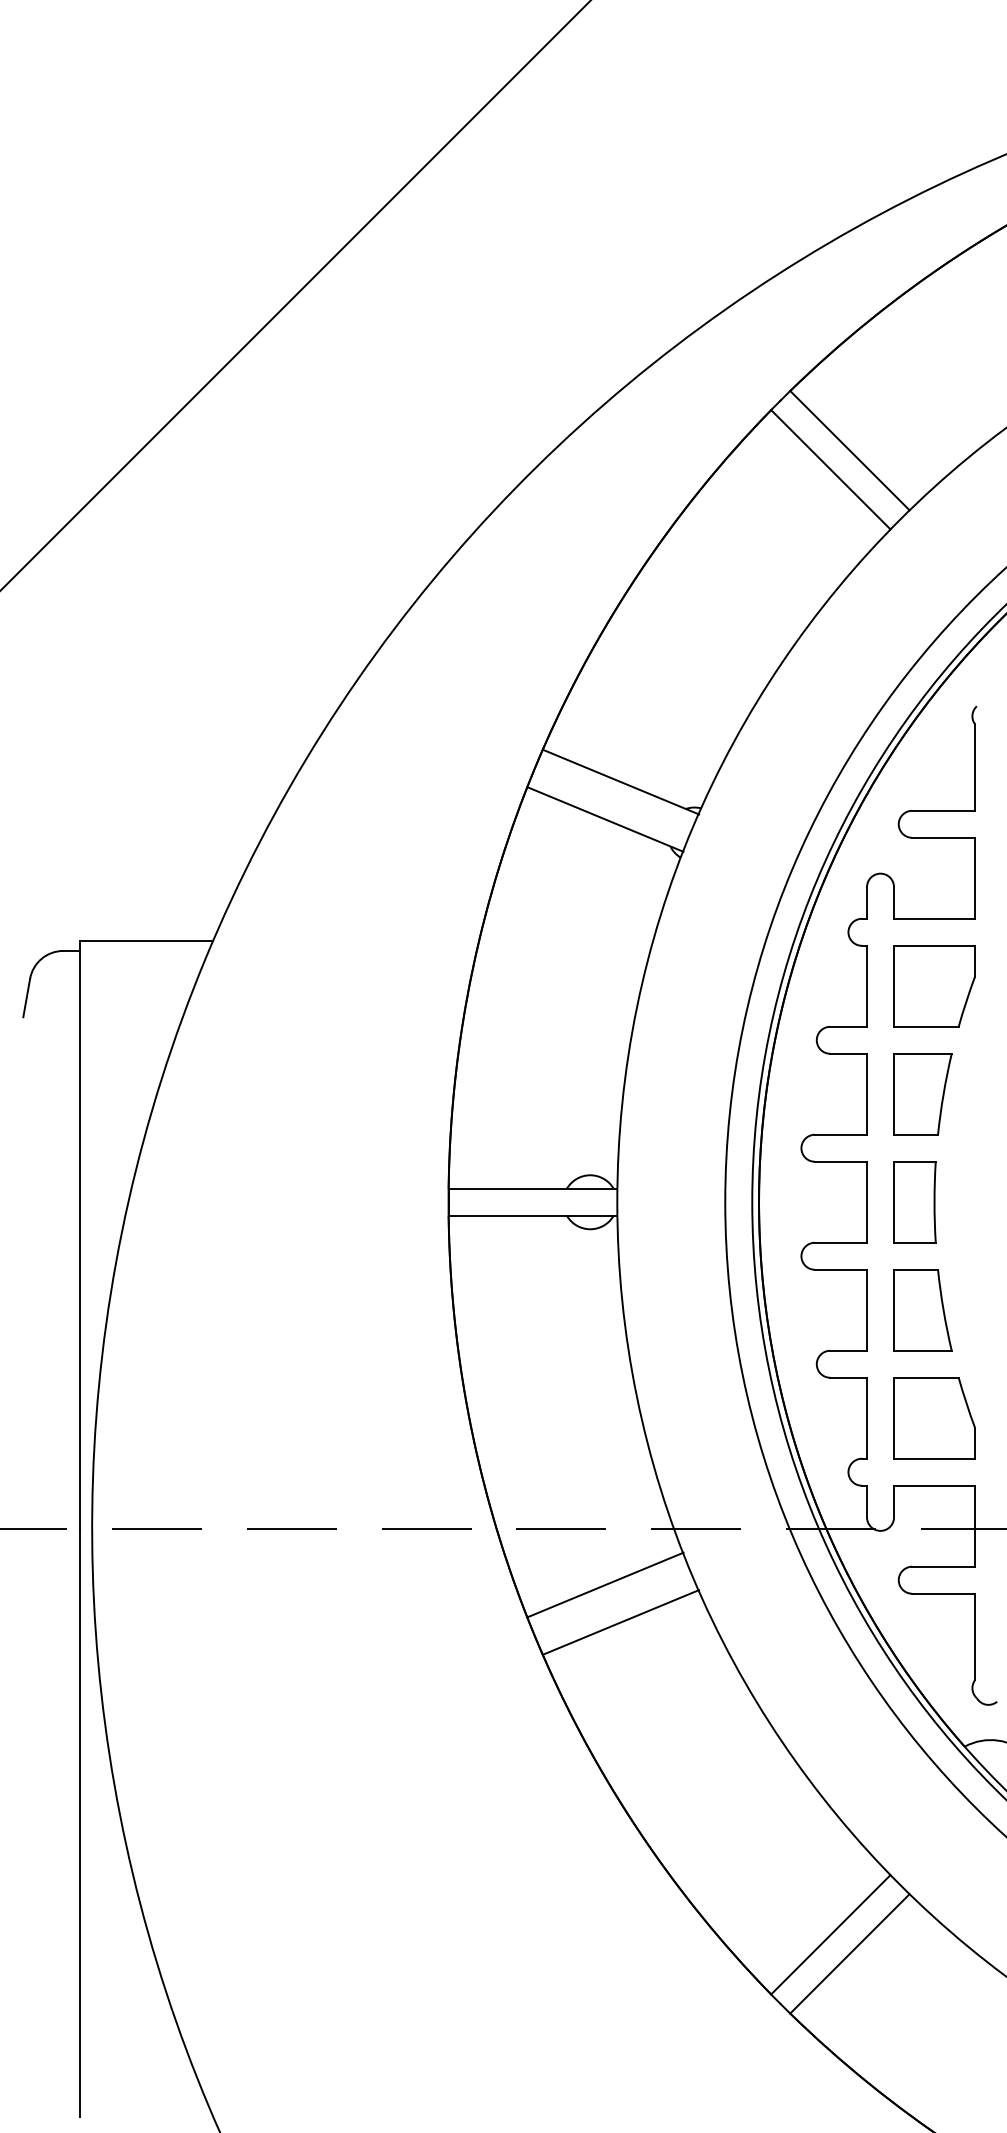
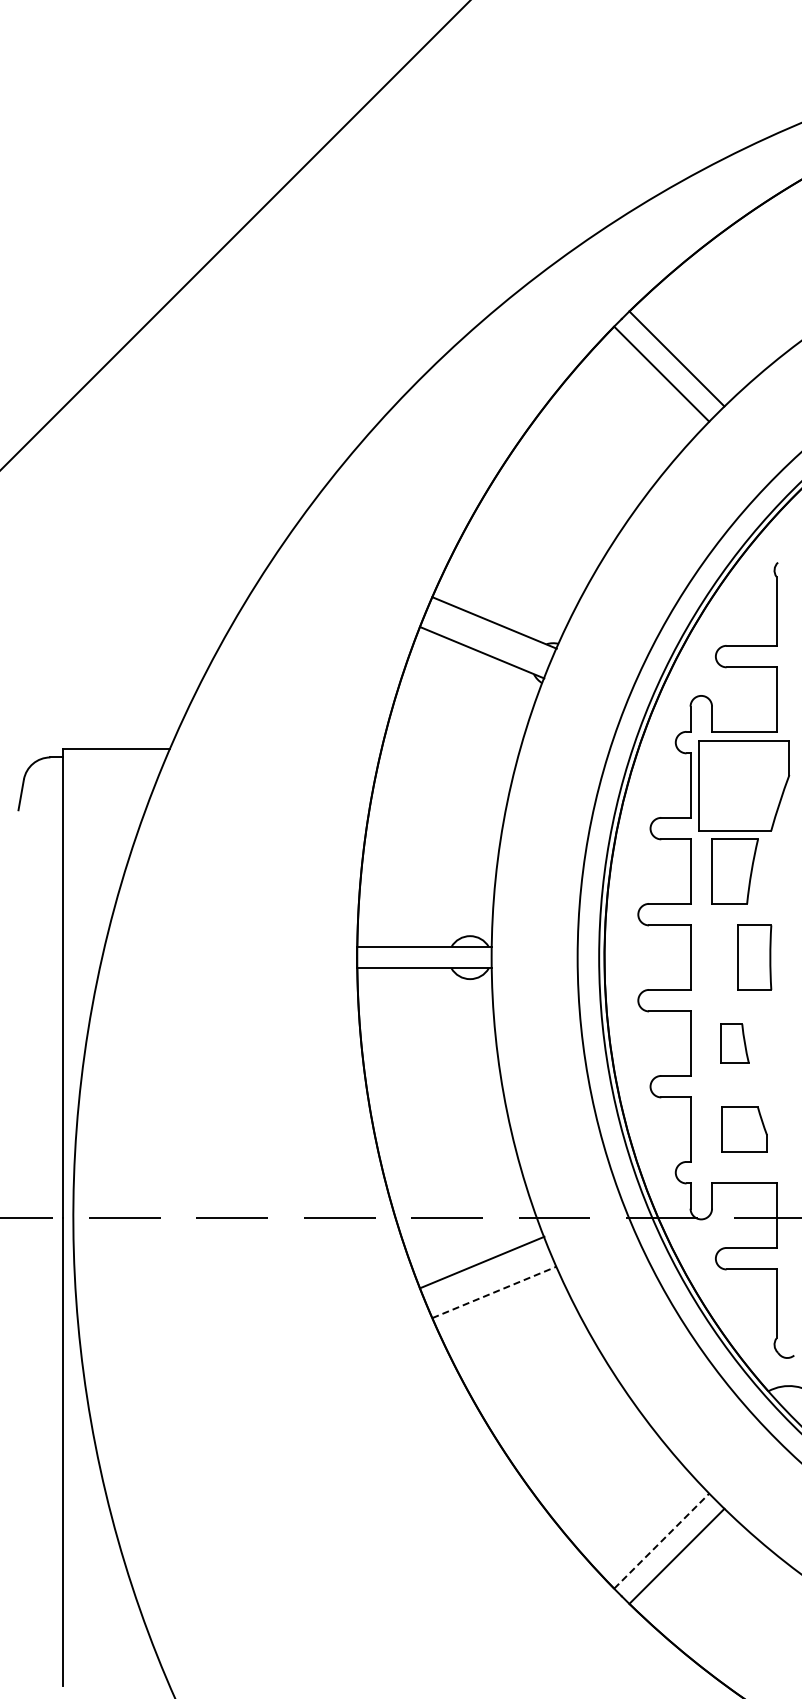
part: (934, 986) -> (744, 785), size x1.4
part: (914, 1202) -> (754, 957), moved
part: (922, 1310) -> (734, 1043), size x0.6
part: (934, 1418) -> (744, 1129), size x0.7
line: (620, 1622) -> (494, 1292), solid -> dashed
line: (831, 1933) -> (662, 1540), solid -> dashed

